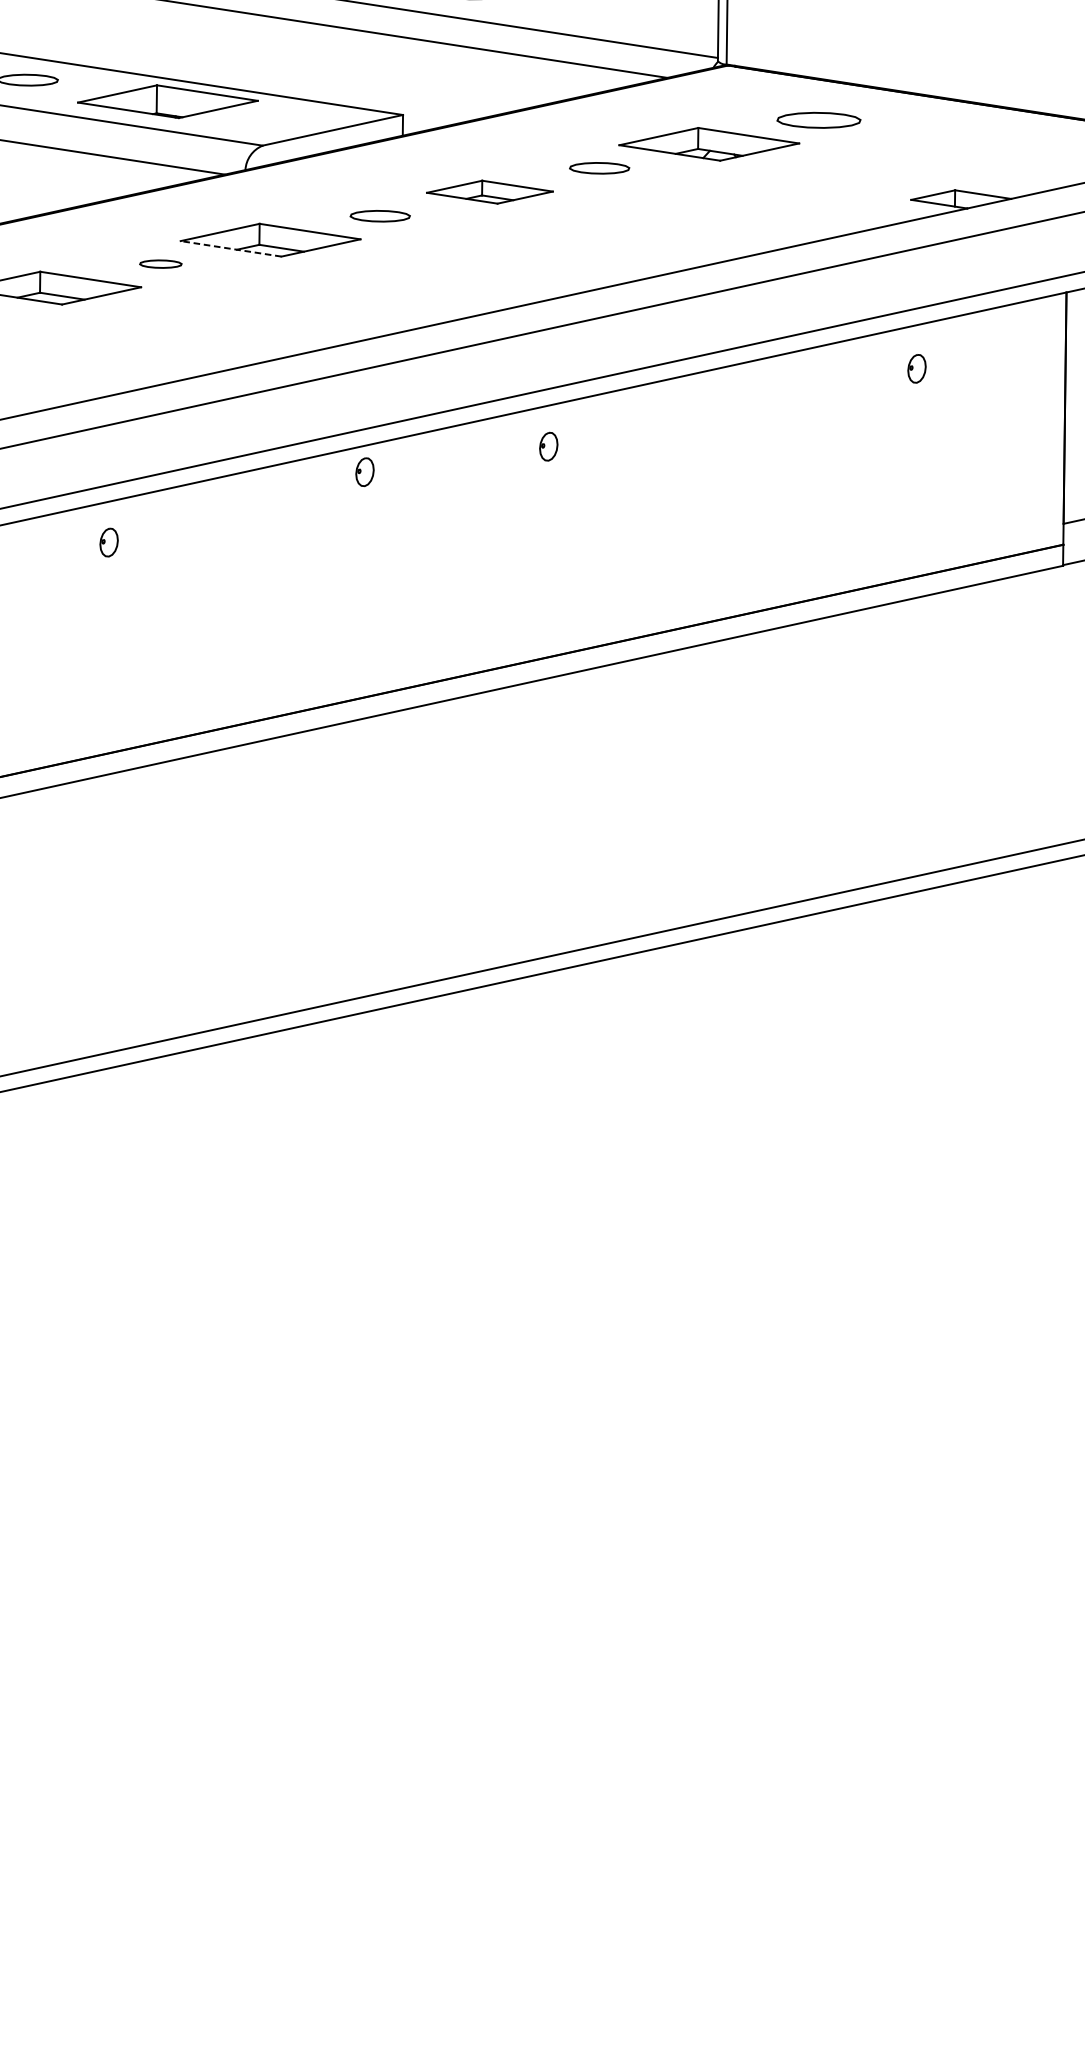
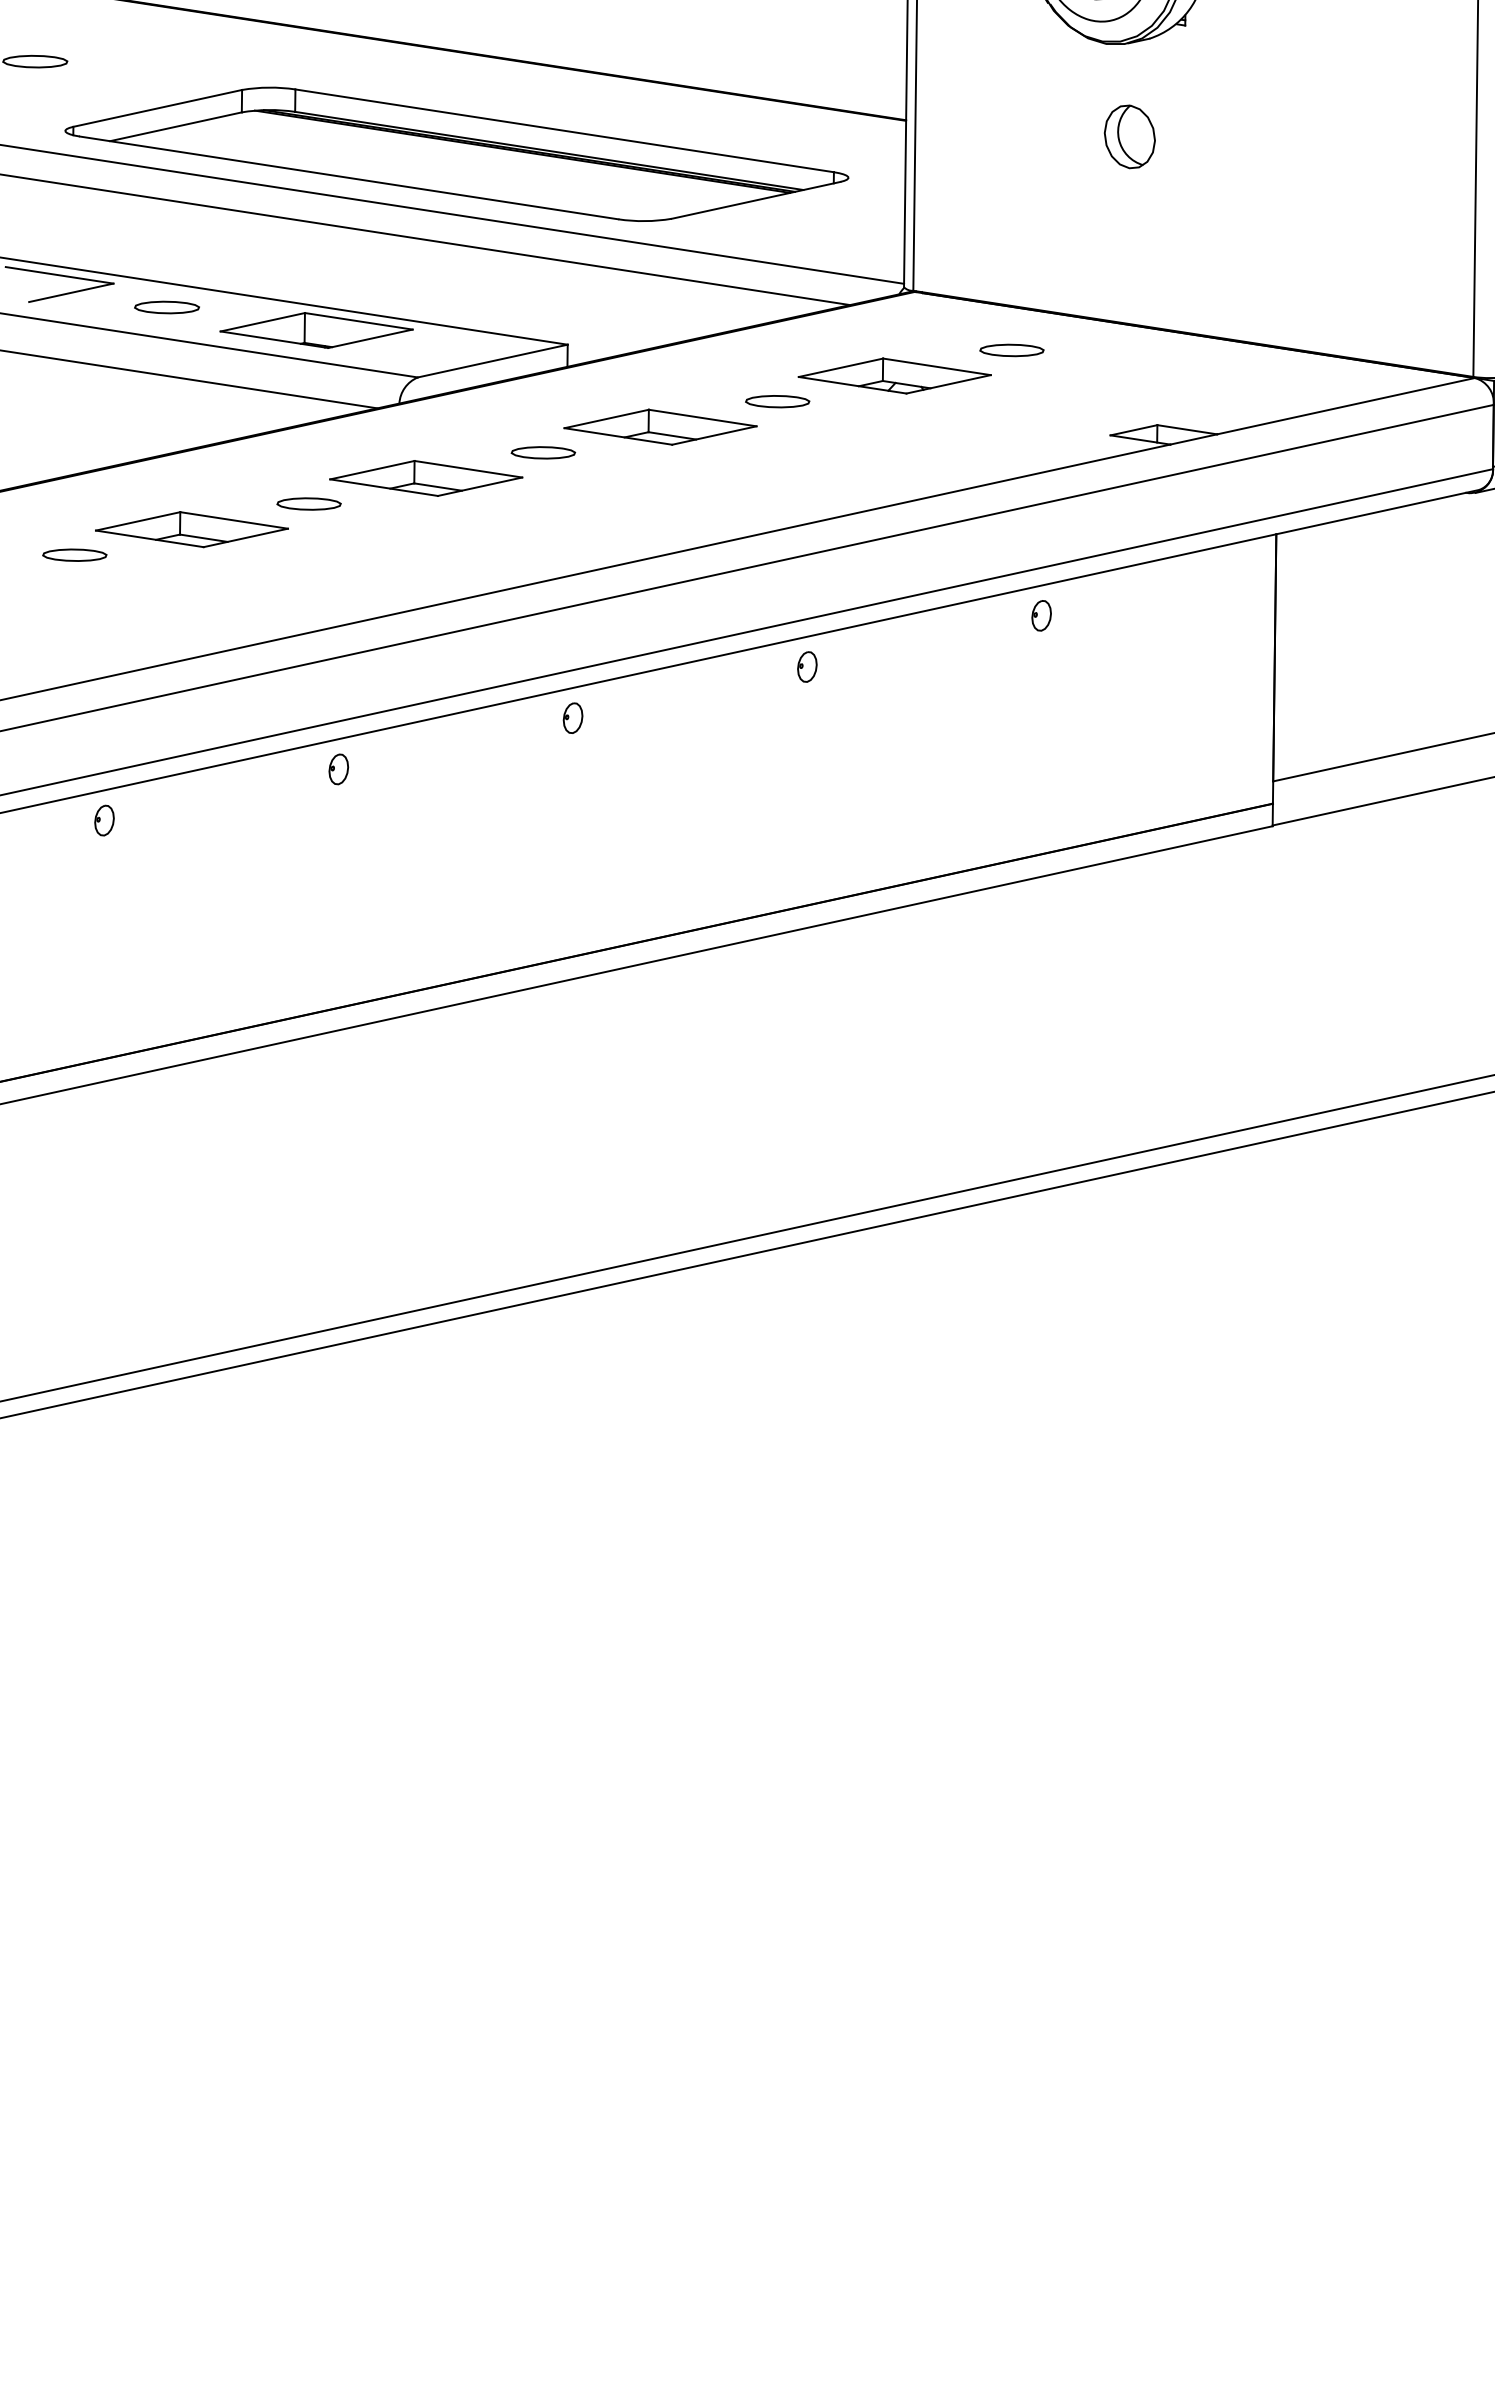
part: (818, 120) -> (1011, 350), size x0.71
part: (489, 191) -> (660, 426), size x1.43
line: (230, 248) -> (383, 487), dashed -> solid
part: (160, 263) -> (308, 503), size x1.43
part: (916, 368) -> (1041, 615), moved
part: (548, 446) -> (807, 666), moved
part: (364, 471) -> (572, 717), moved
part: (108, 542) -> (338, 769), moved

